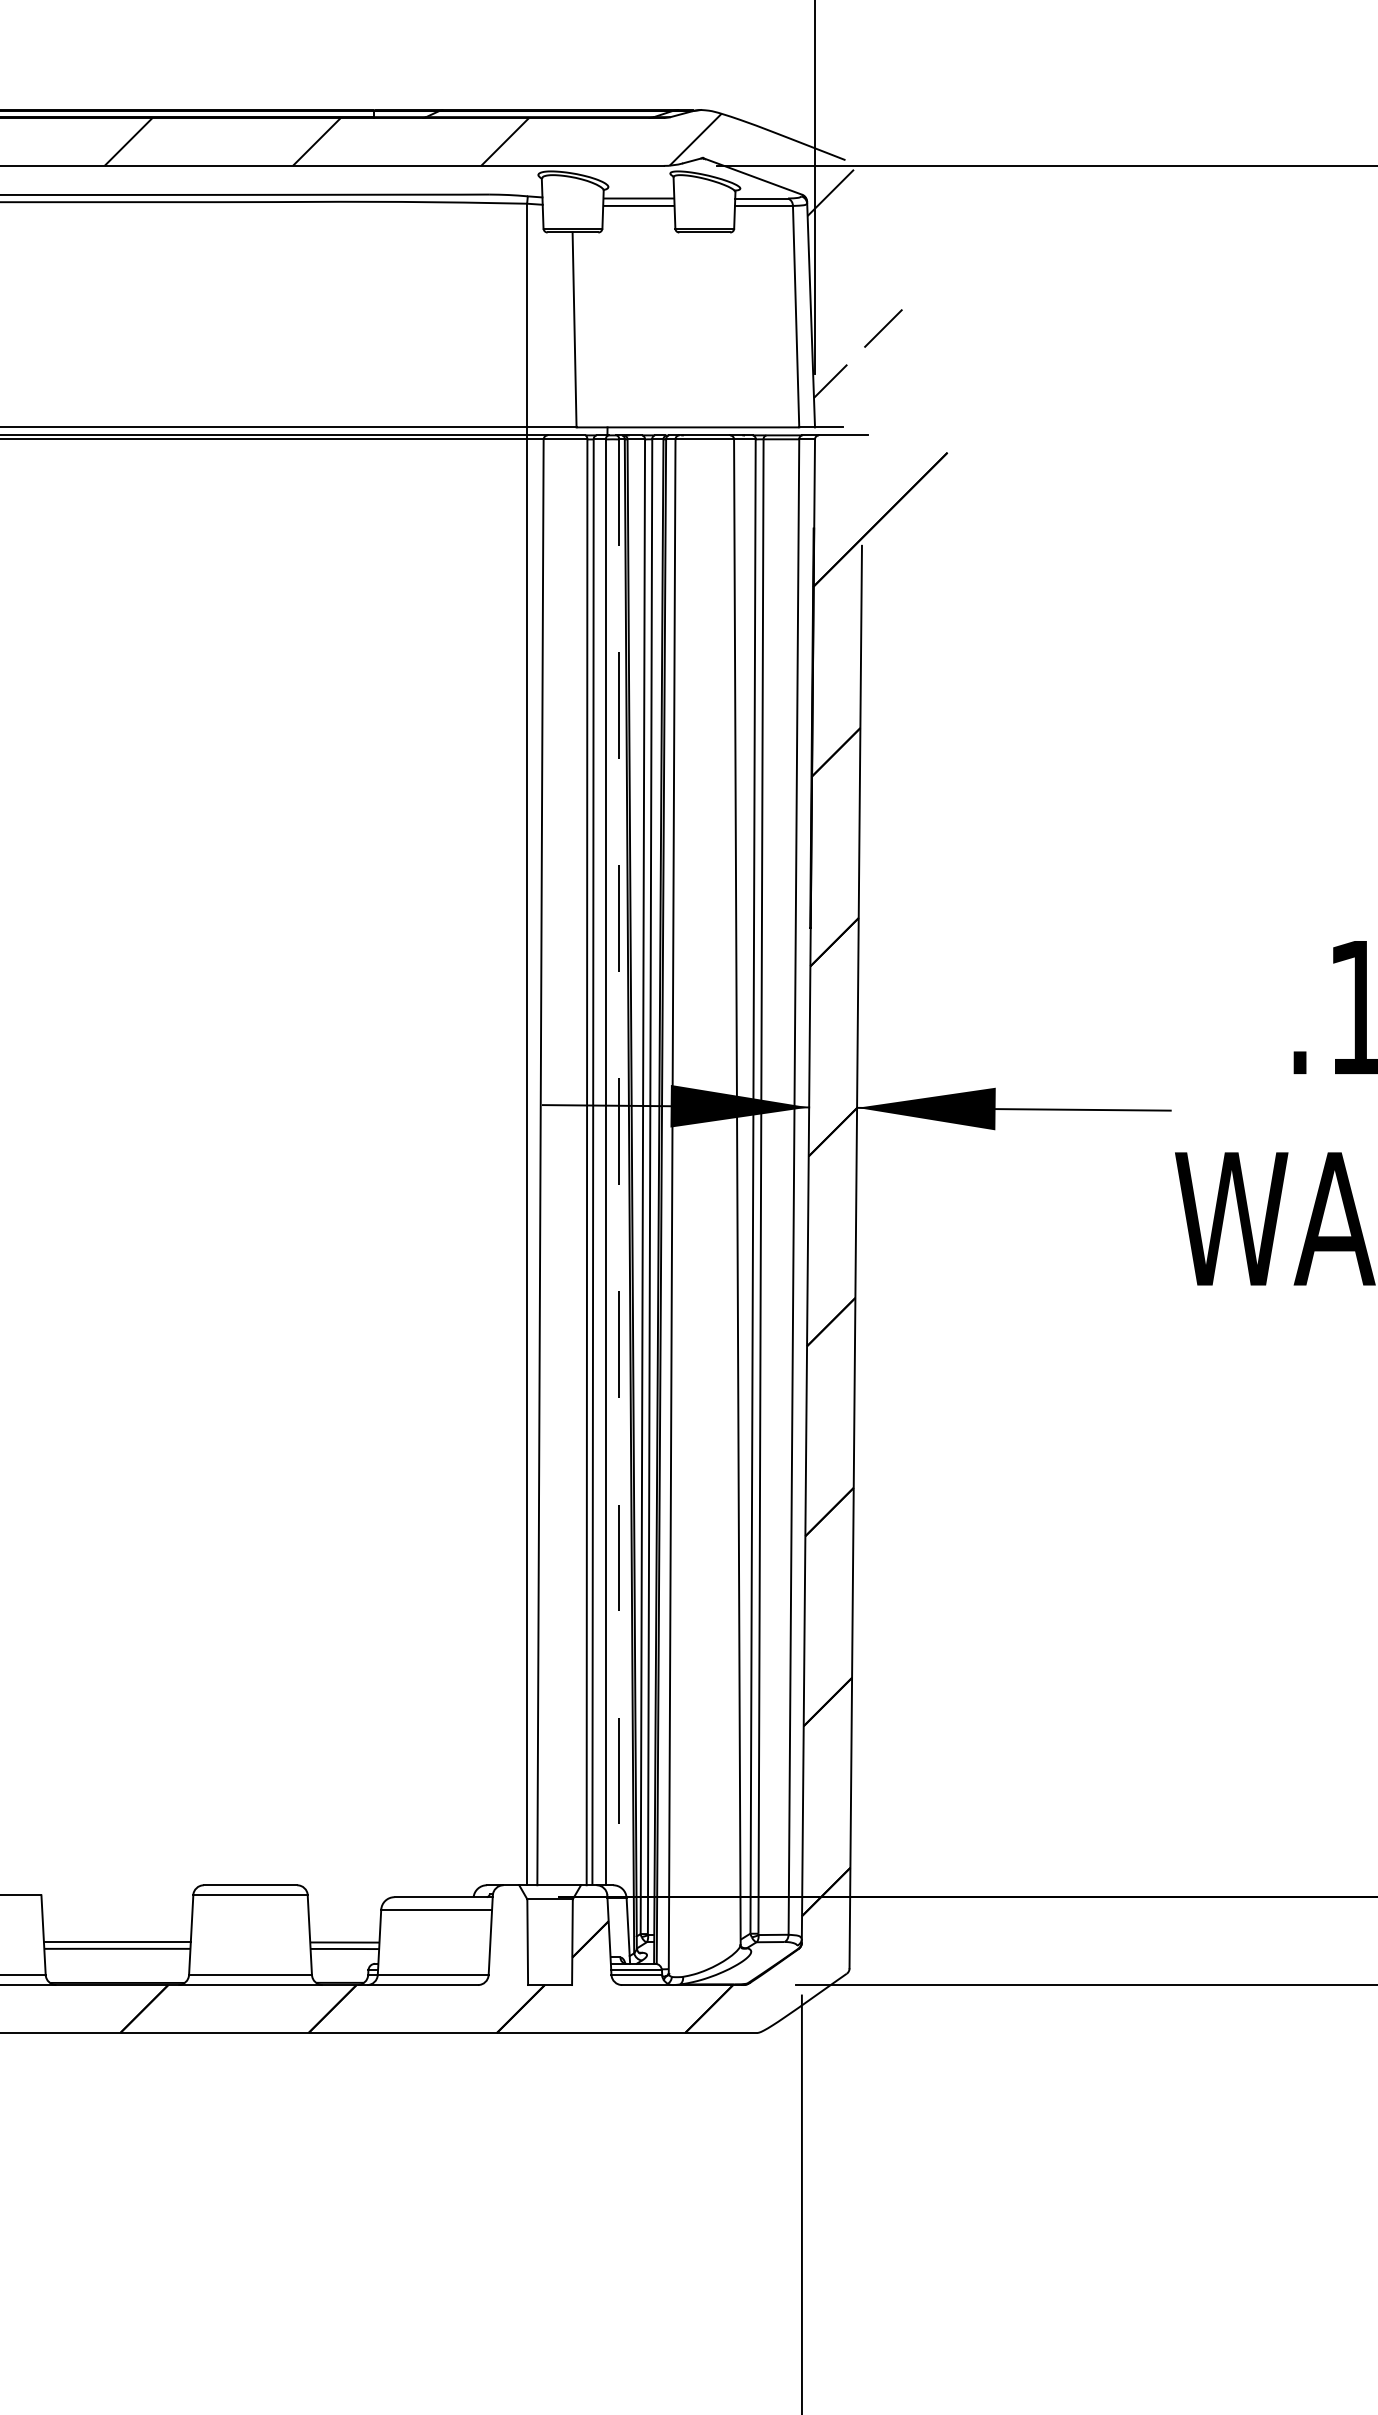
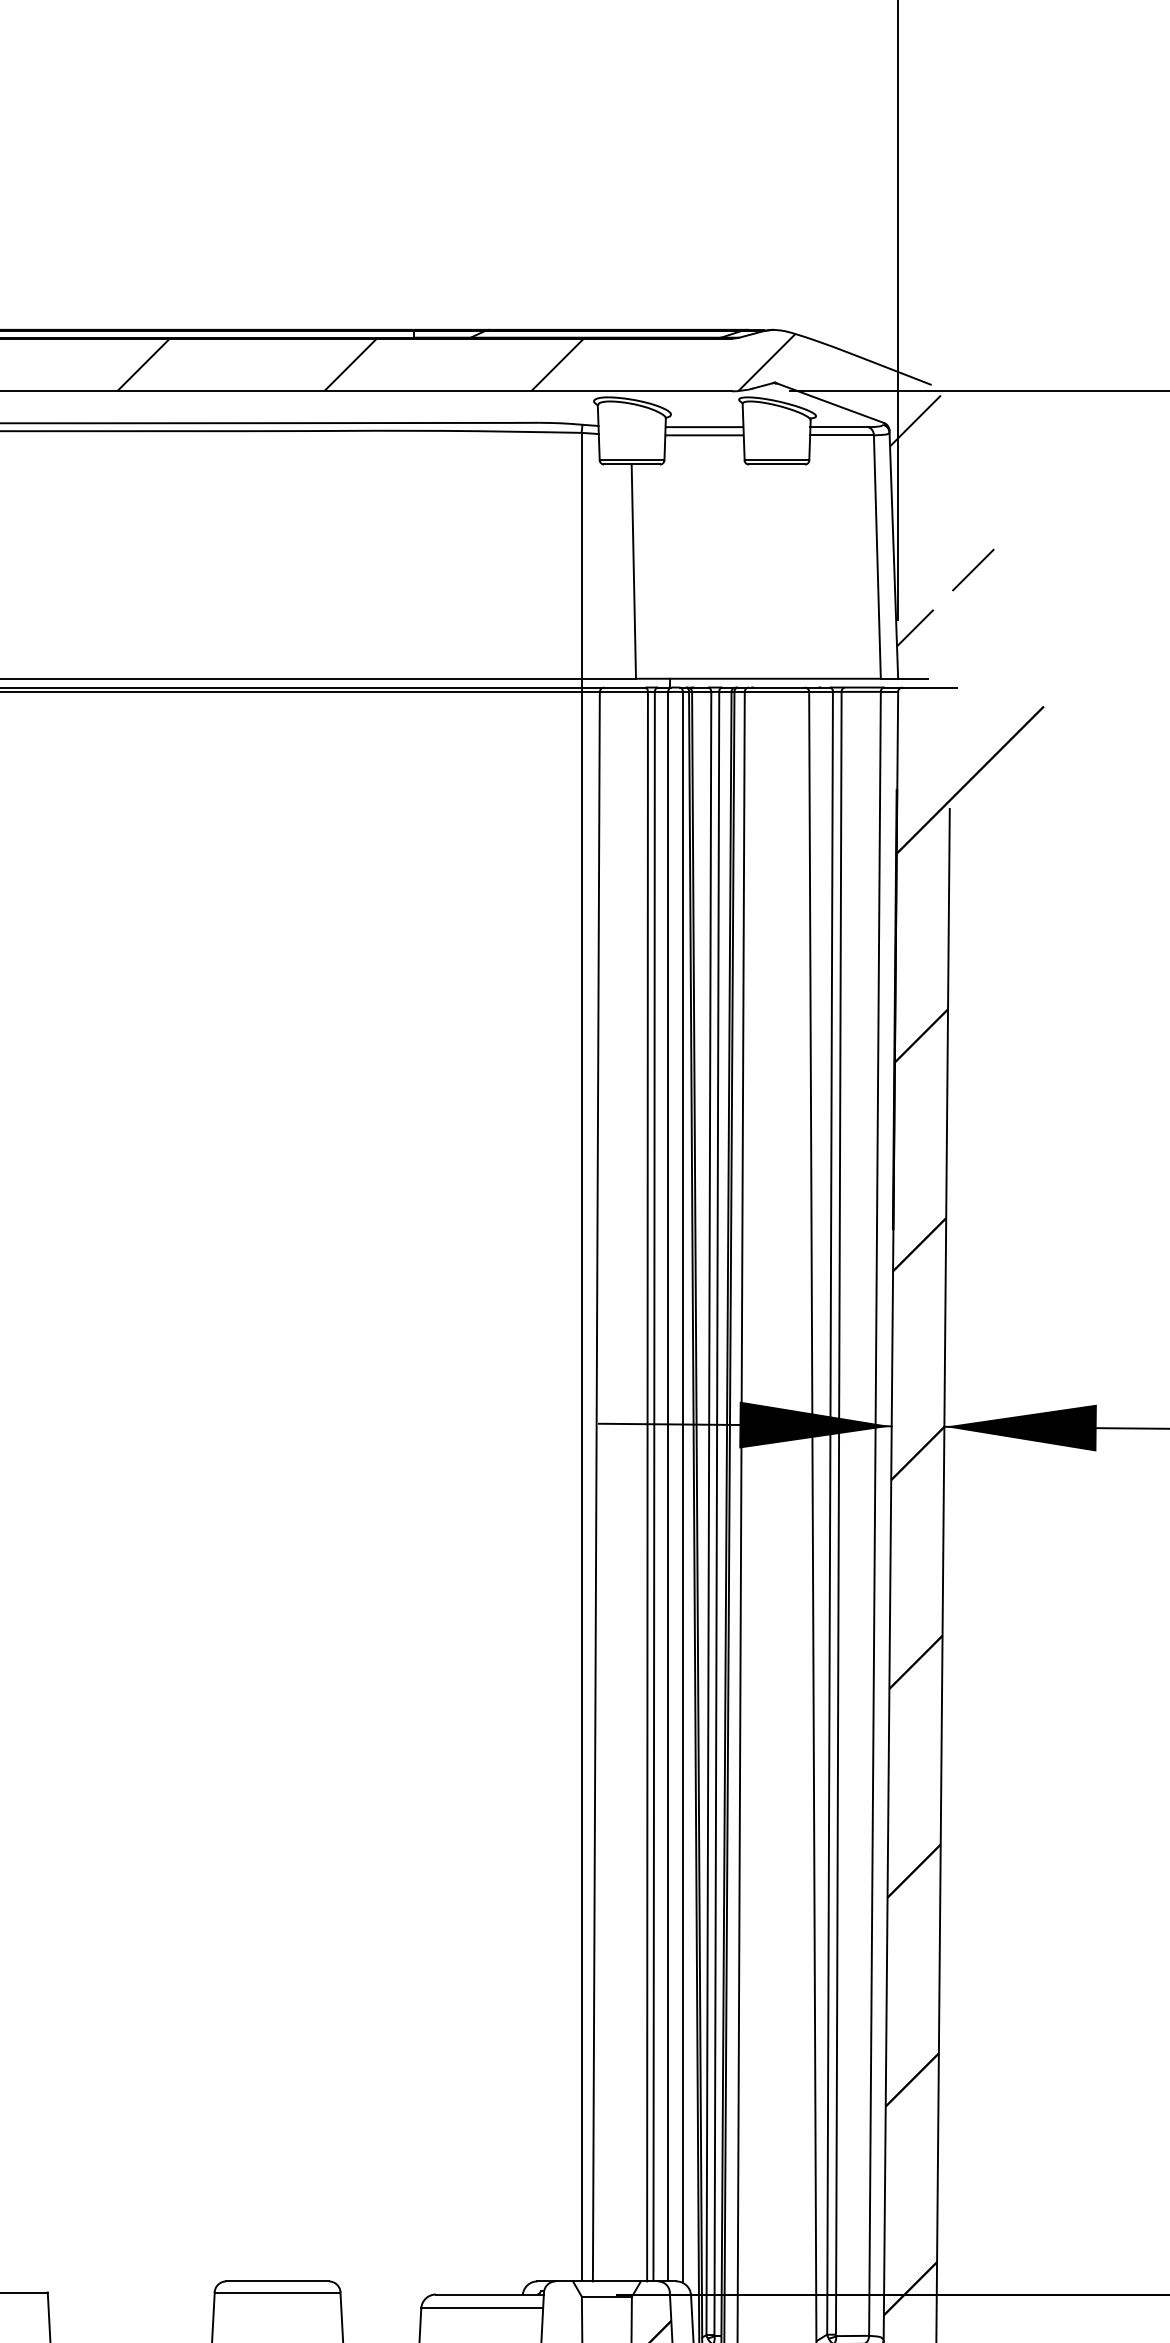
line: (619, 1162) -> (683, 1486), dashed -> solid

